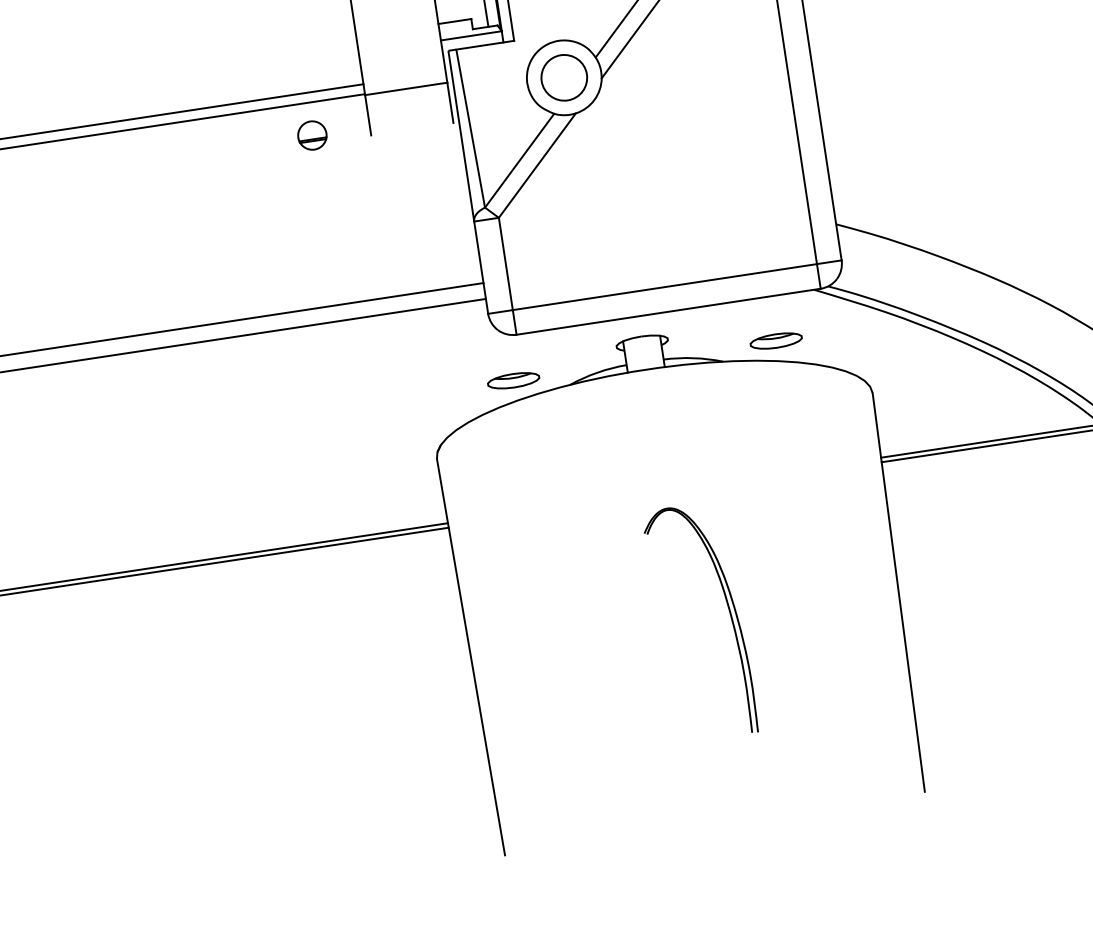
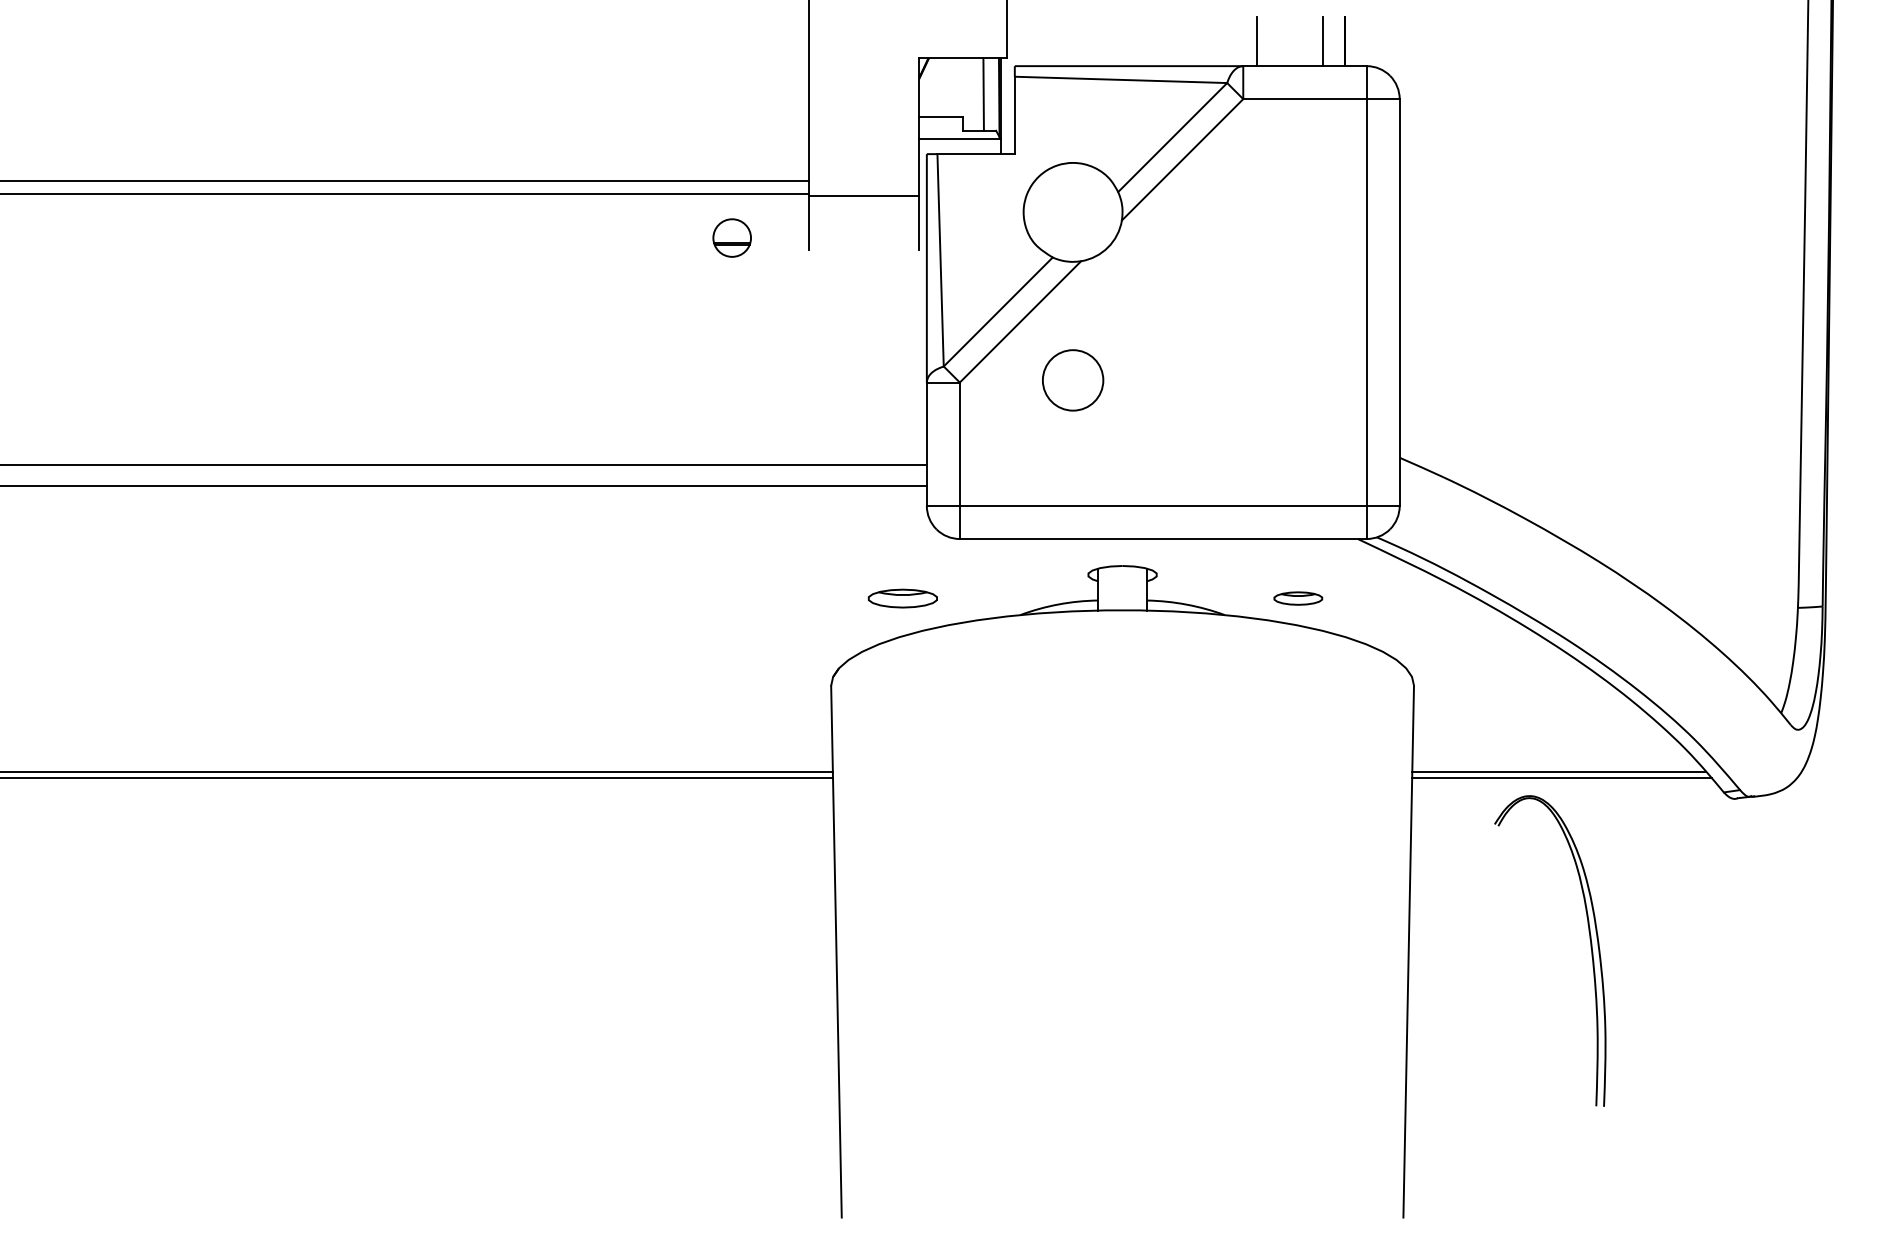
circle: (564, 77) -> (1073, 380), moved
part: (776, 340) -> (1298, 598), size x0.7
part: (513, 380) -> (902, 598), moved
part: (730, 615) -> (1590, 948), moved

